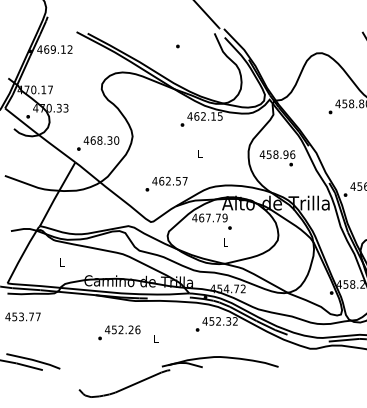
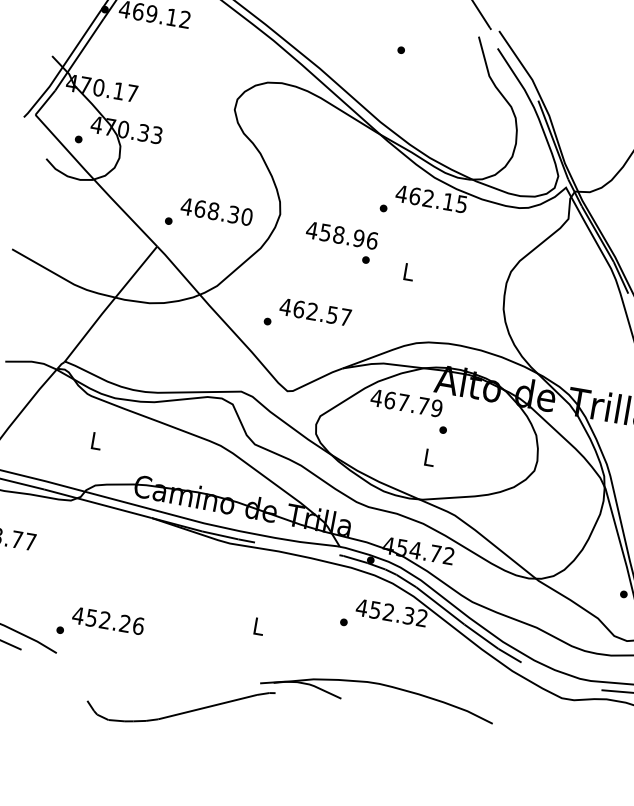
text: (277, 158) -> (340, 243), moved
text: (166, 183) -> (307, 315), moved
text: (119, 332) -> (100, 625), moved

